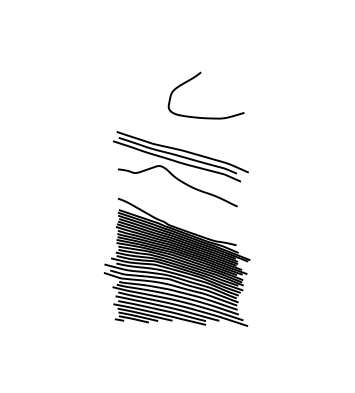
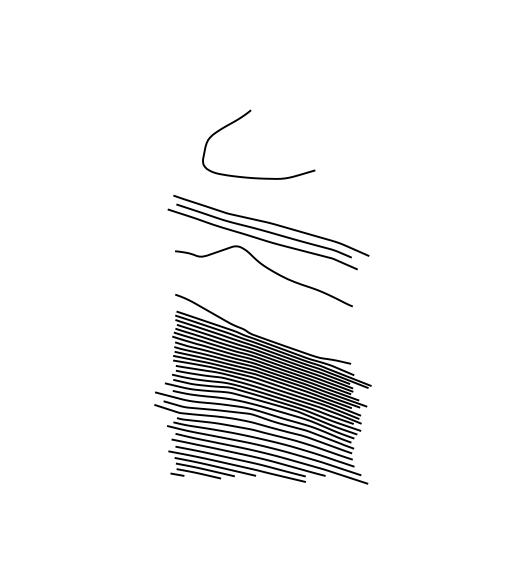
curve: (194, 78) -> (241, 119), moved

